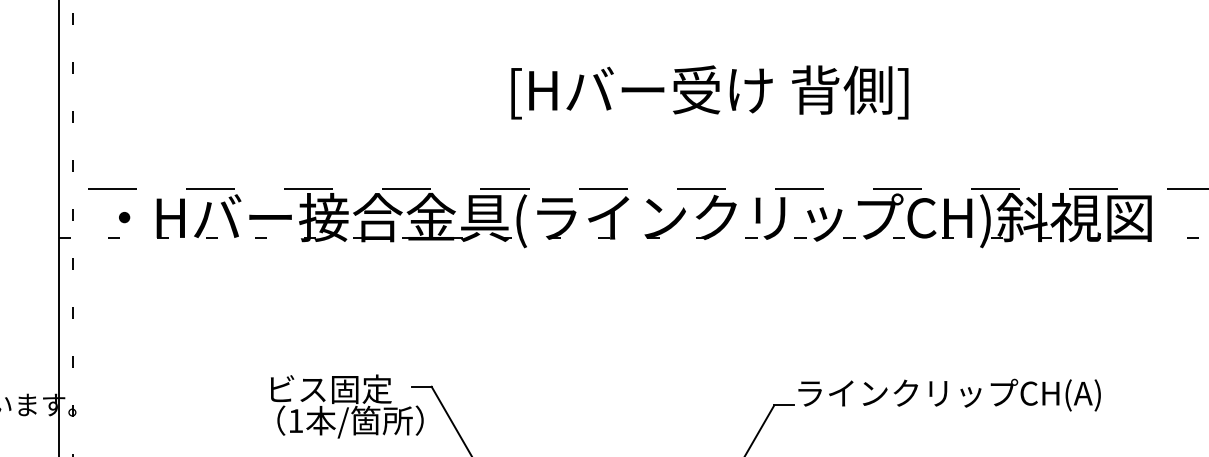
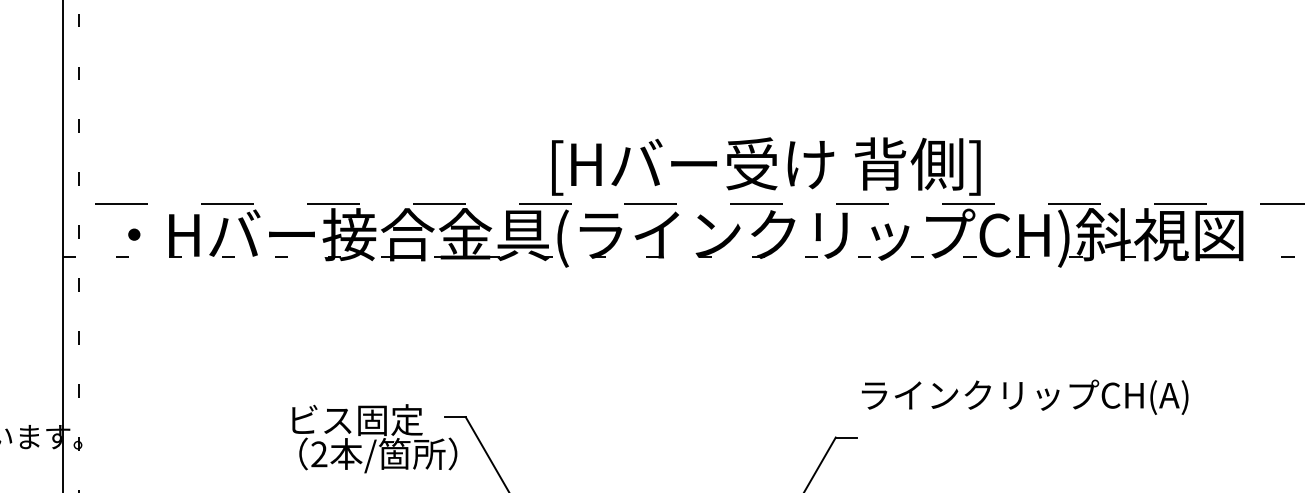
text: (709, 92) -> (765, 166), moved
text: (949, 394) -> (1024, 396), moved
text: (295, 420) -> (318, 453), 1 -> 2

